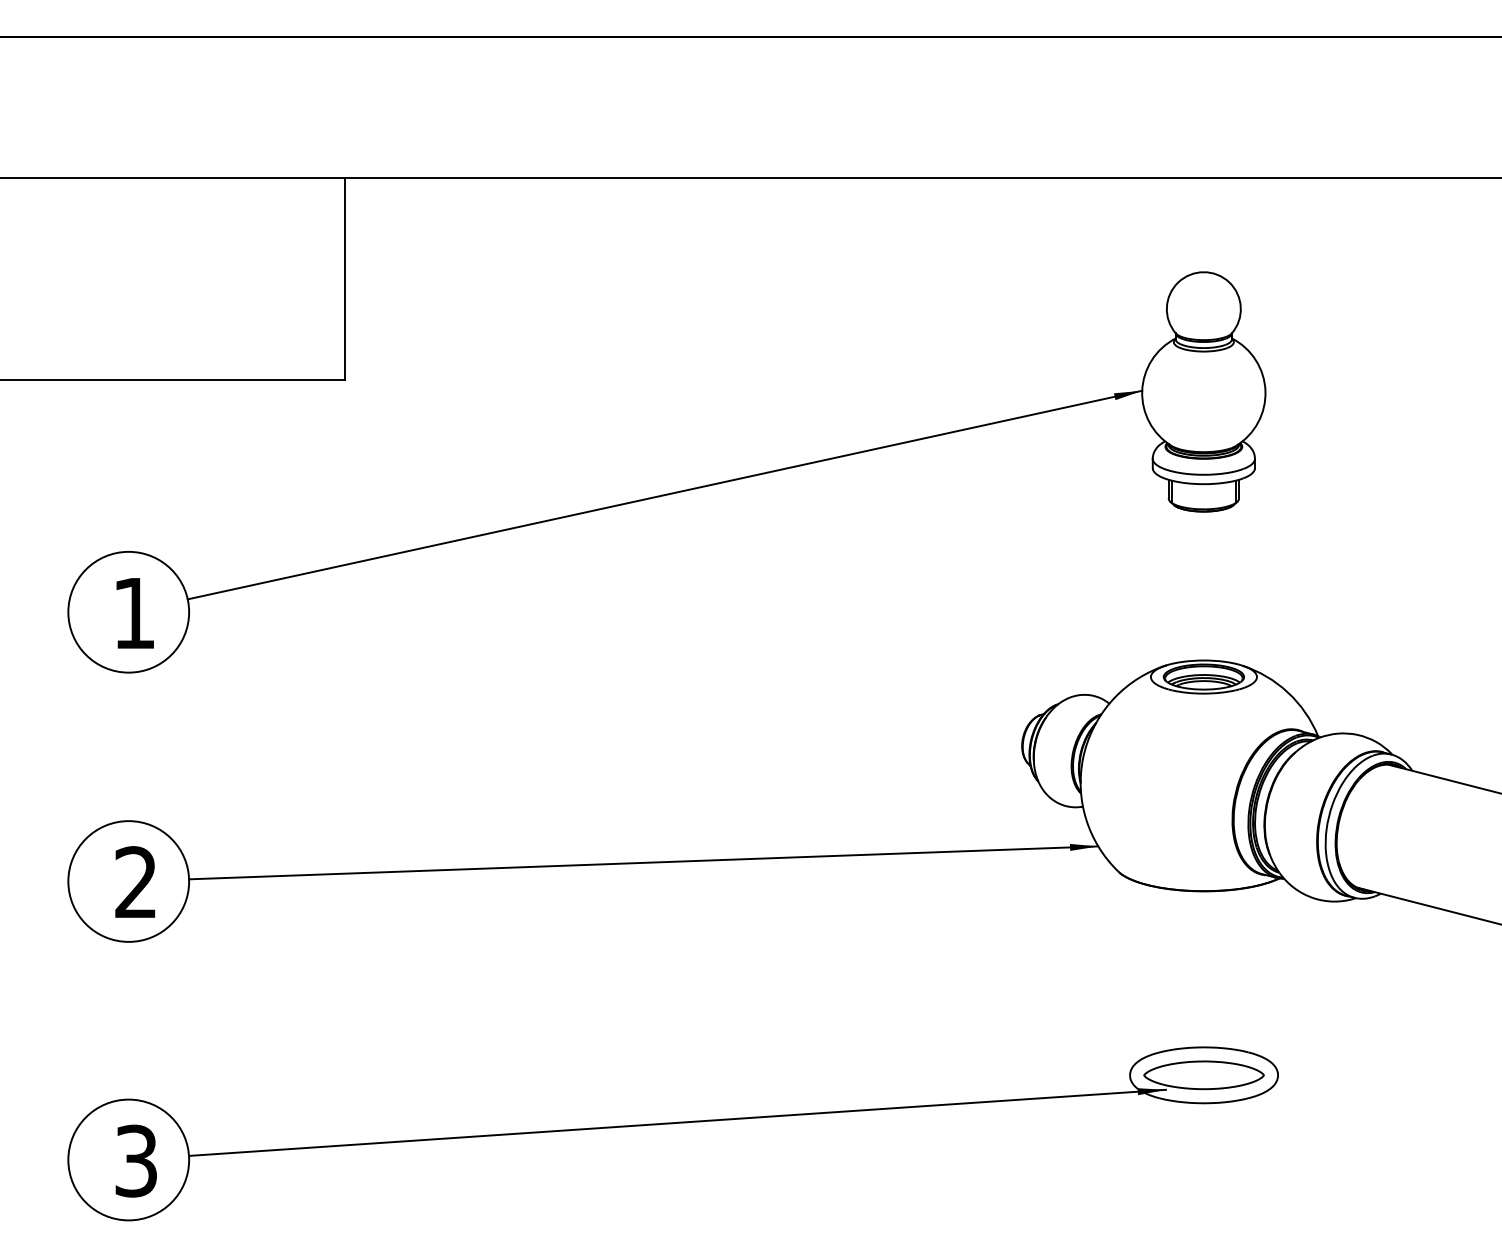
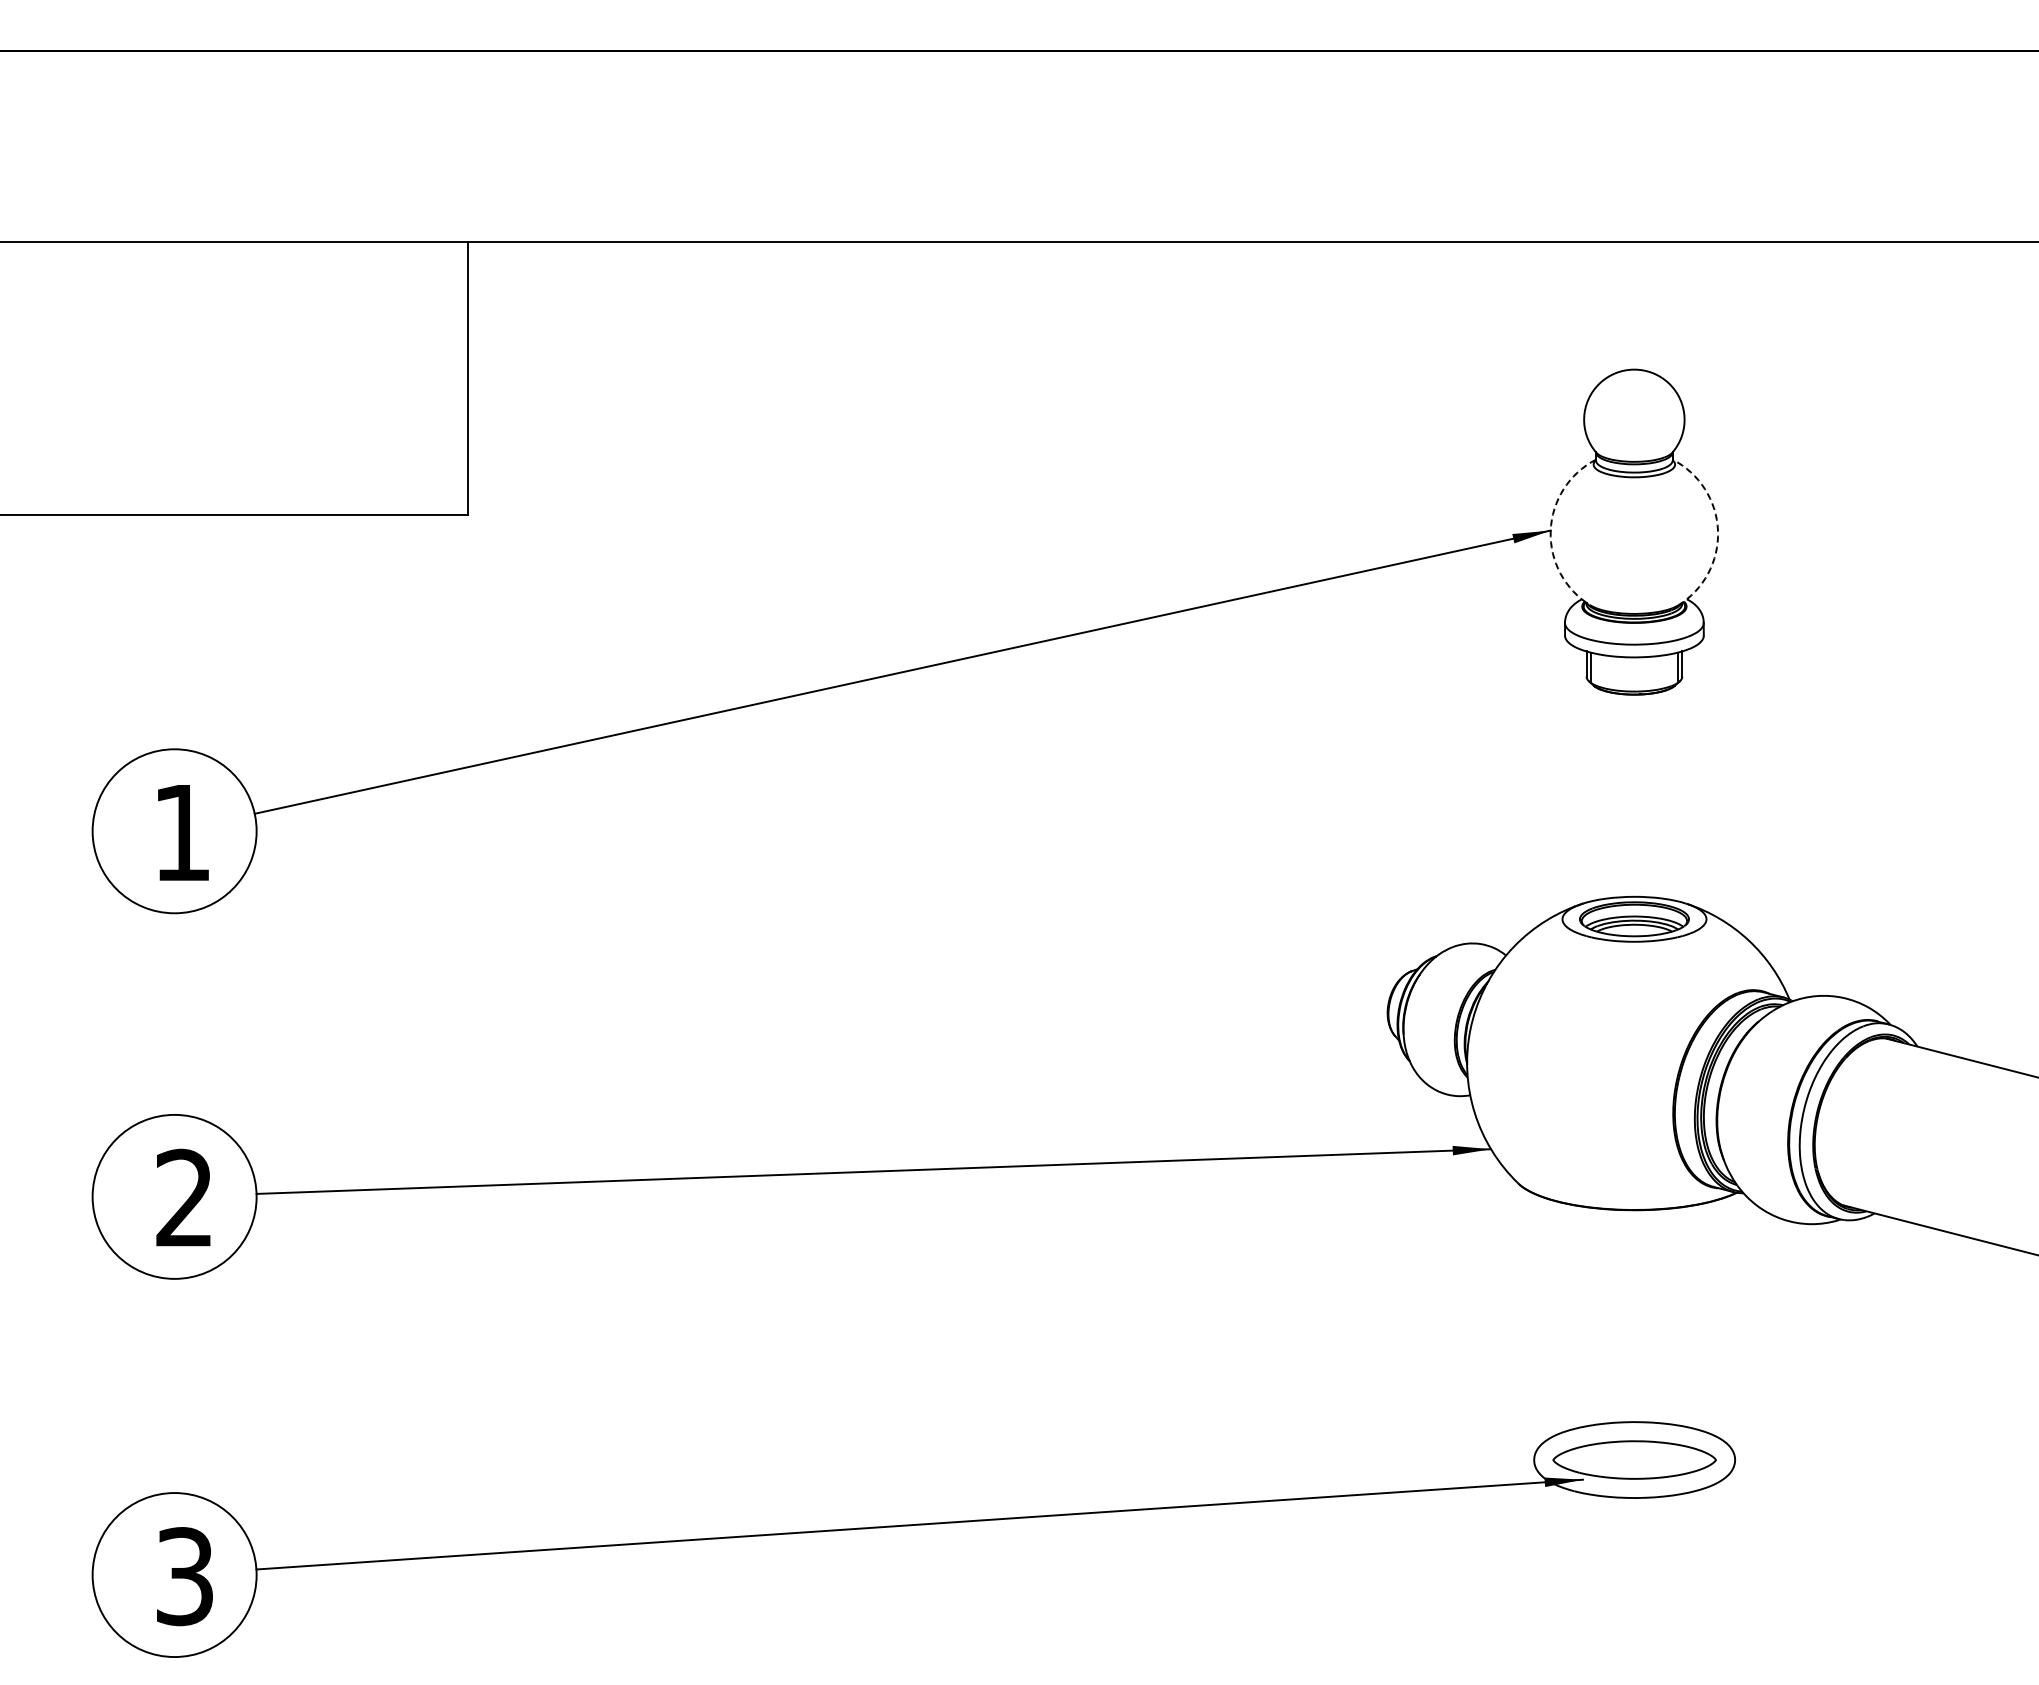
arc: (1265, 390) -> (1718, 530), solid -> dashed
arc: (1142, 391) -> (1550, 531), solid -> dashed

